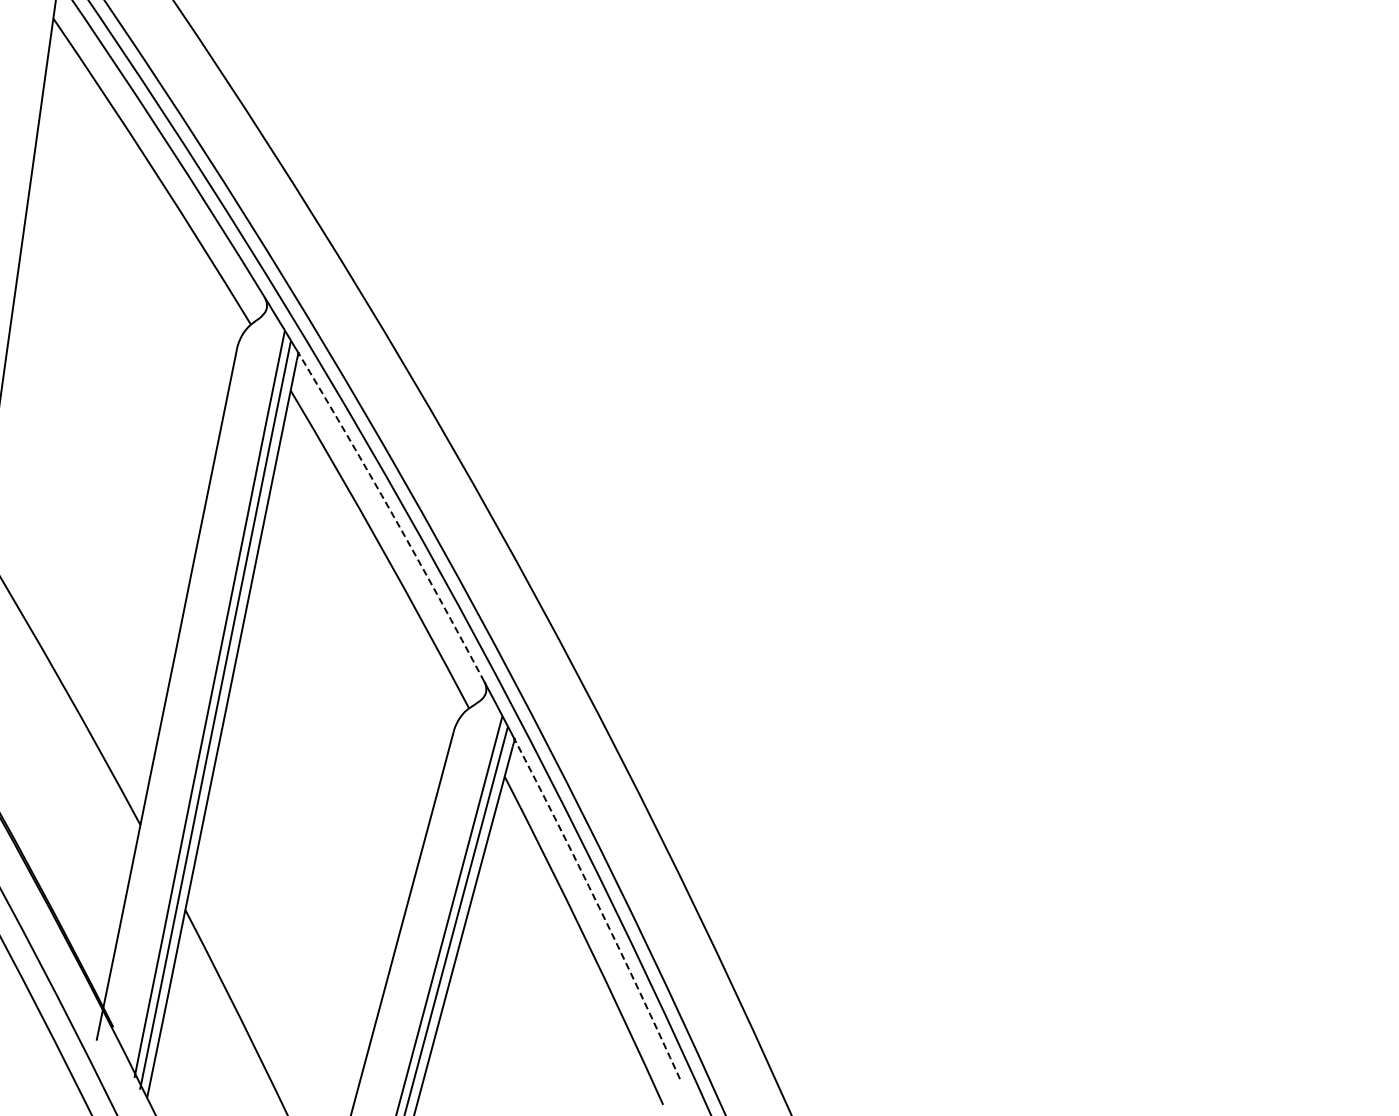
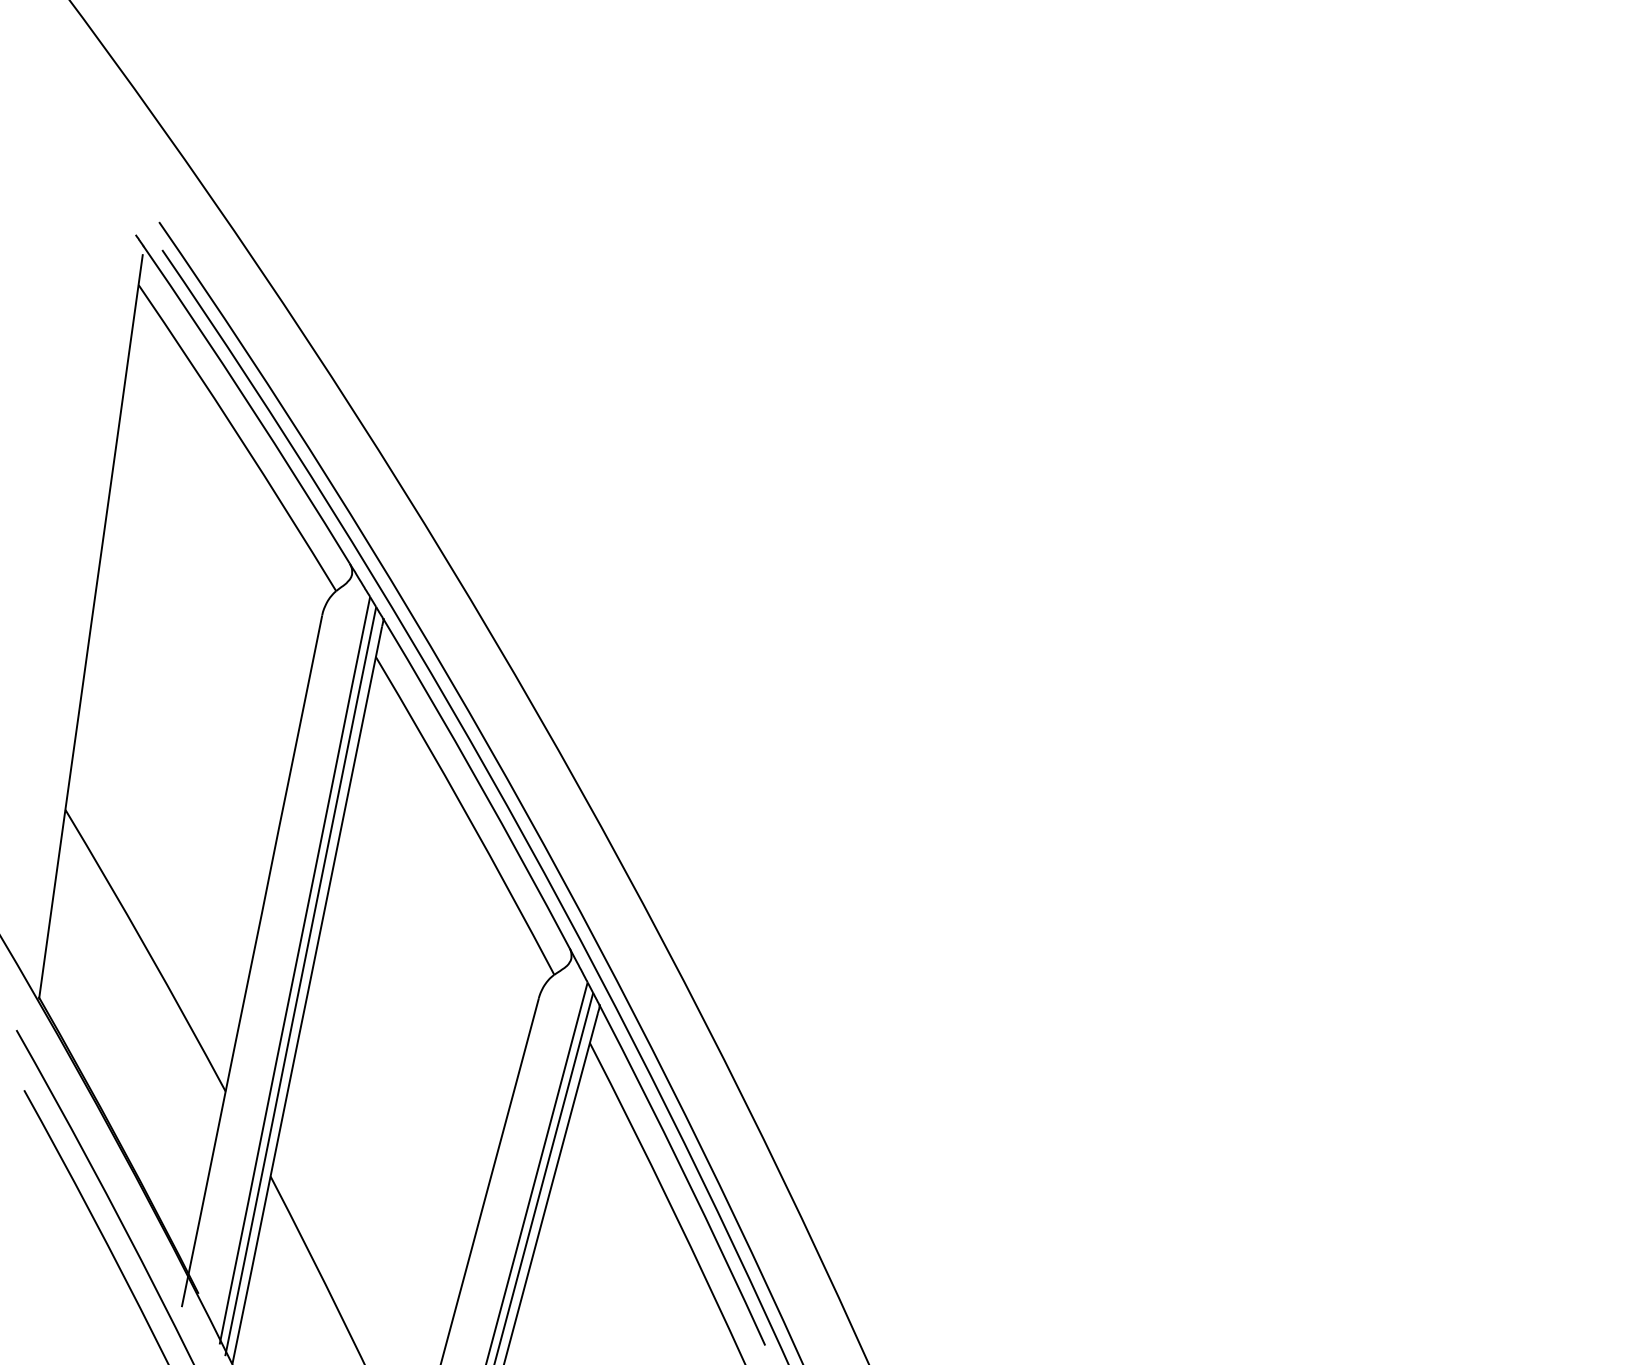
arc: (393, 516) -> (478, 782), dashed -> solid
arc: (599, 908) -> (684, 1174), dashed -> solid

